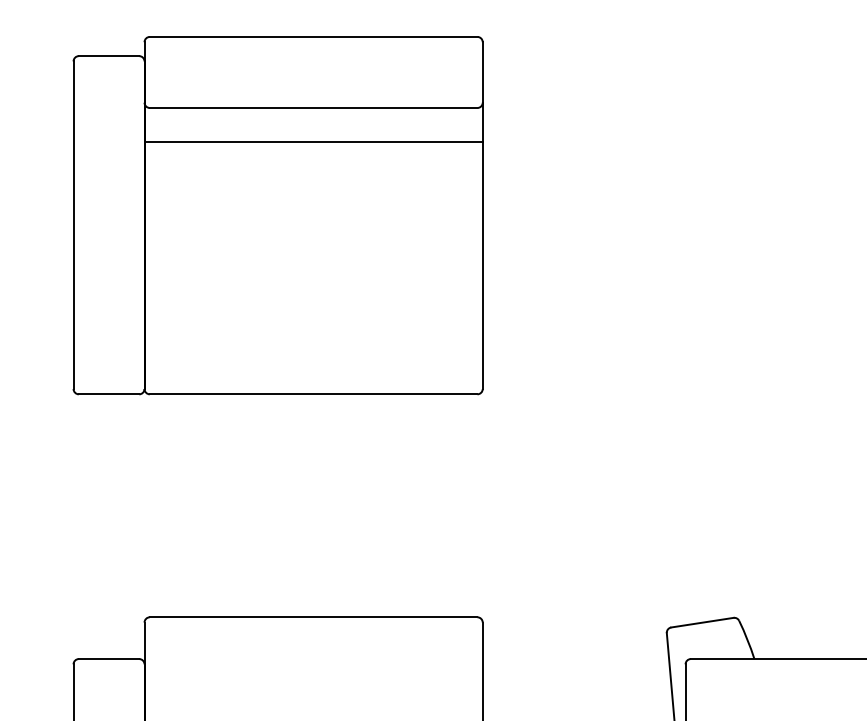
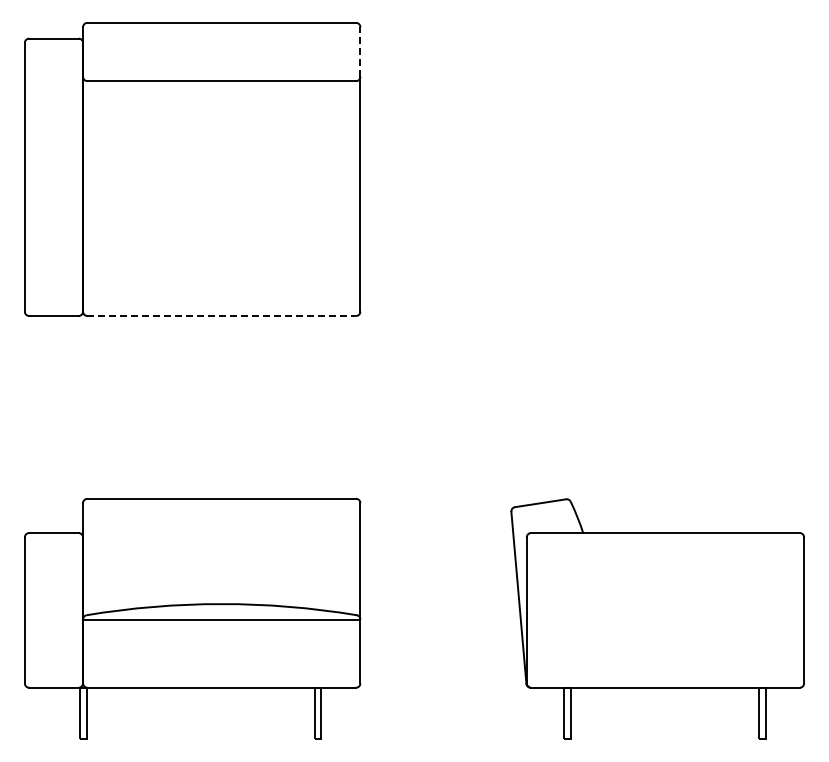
line: (482, 73) -> (360, 52), solid -> dashed
line: (313, 141) -> (221, 108), removed
line: (314, 393) -> (222, 315), solid -> dashed

